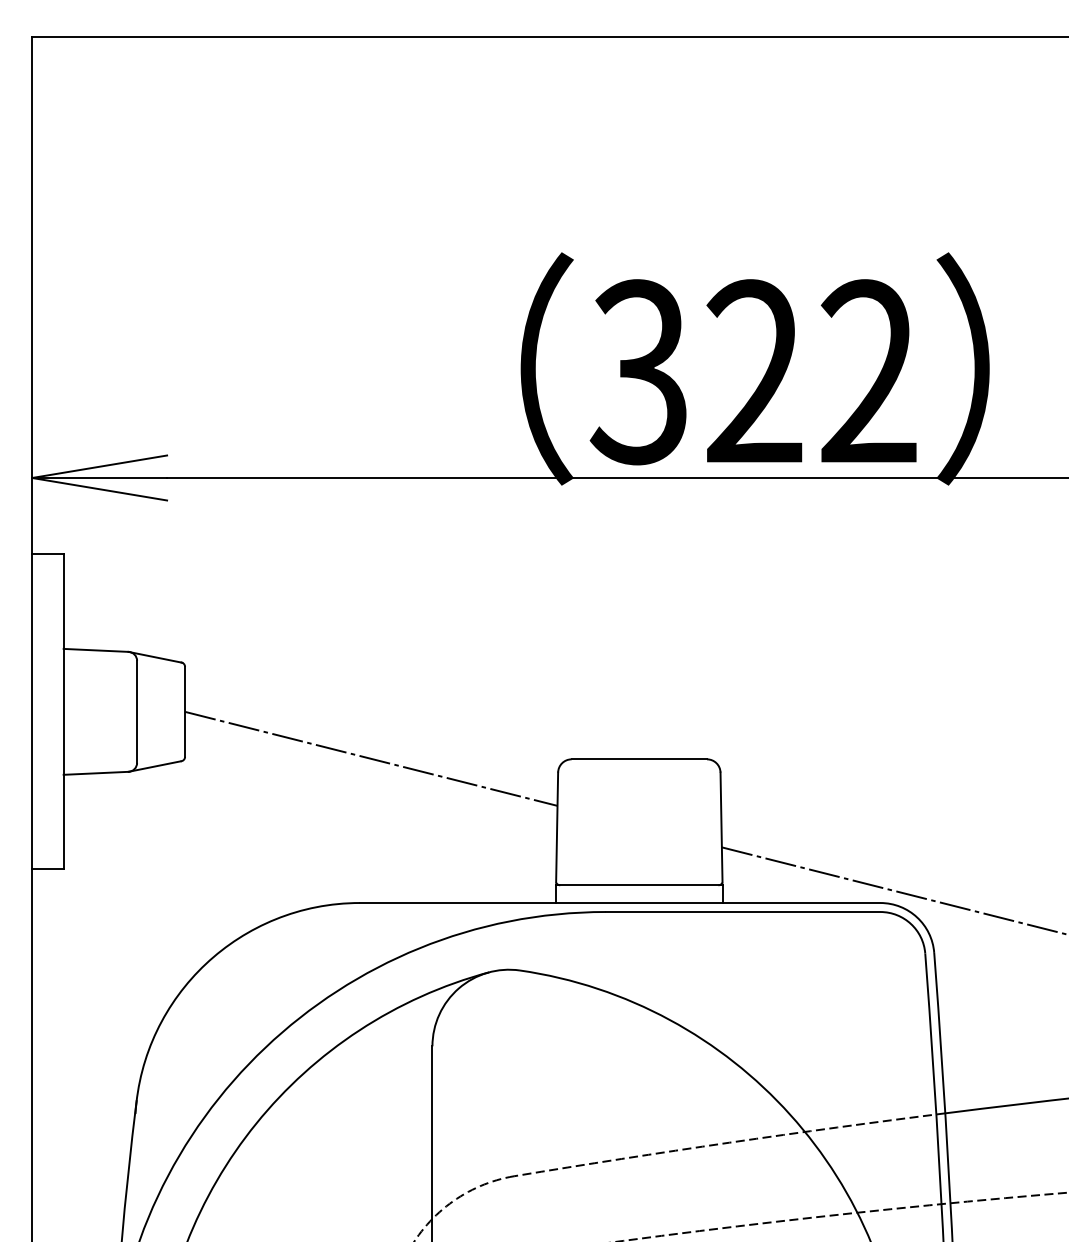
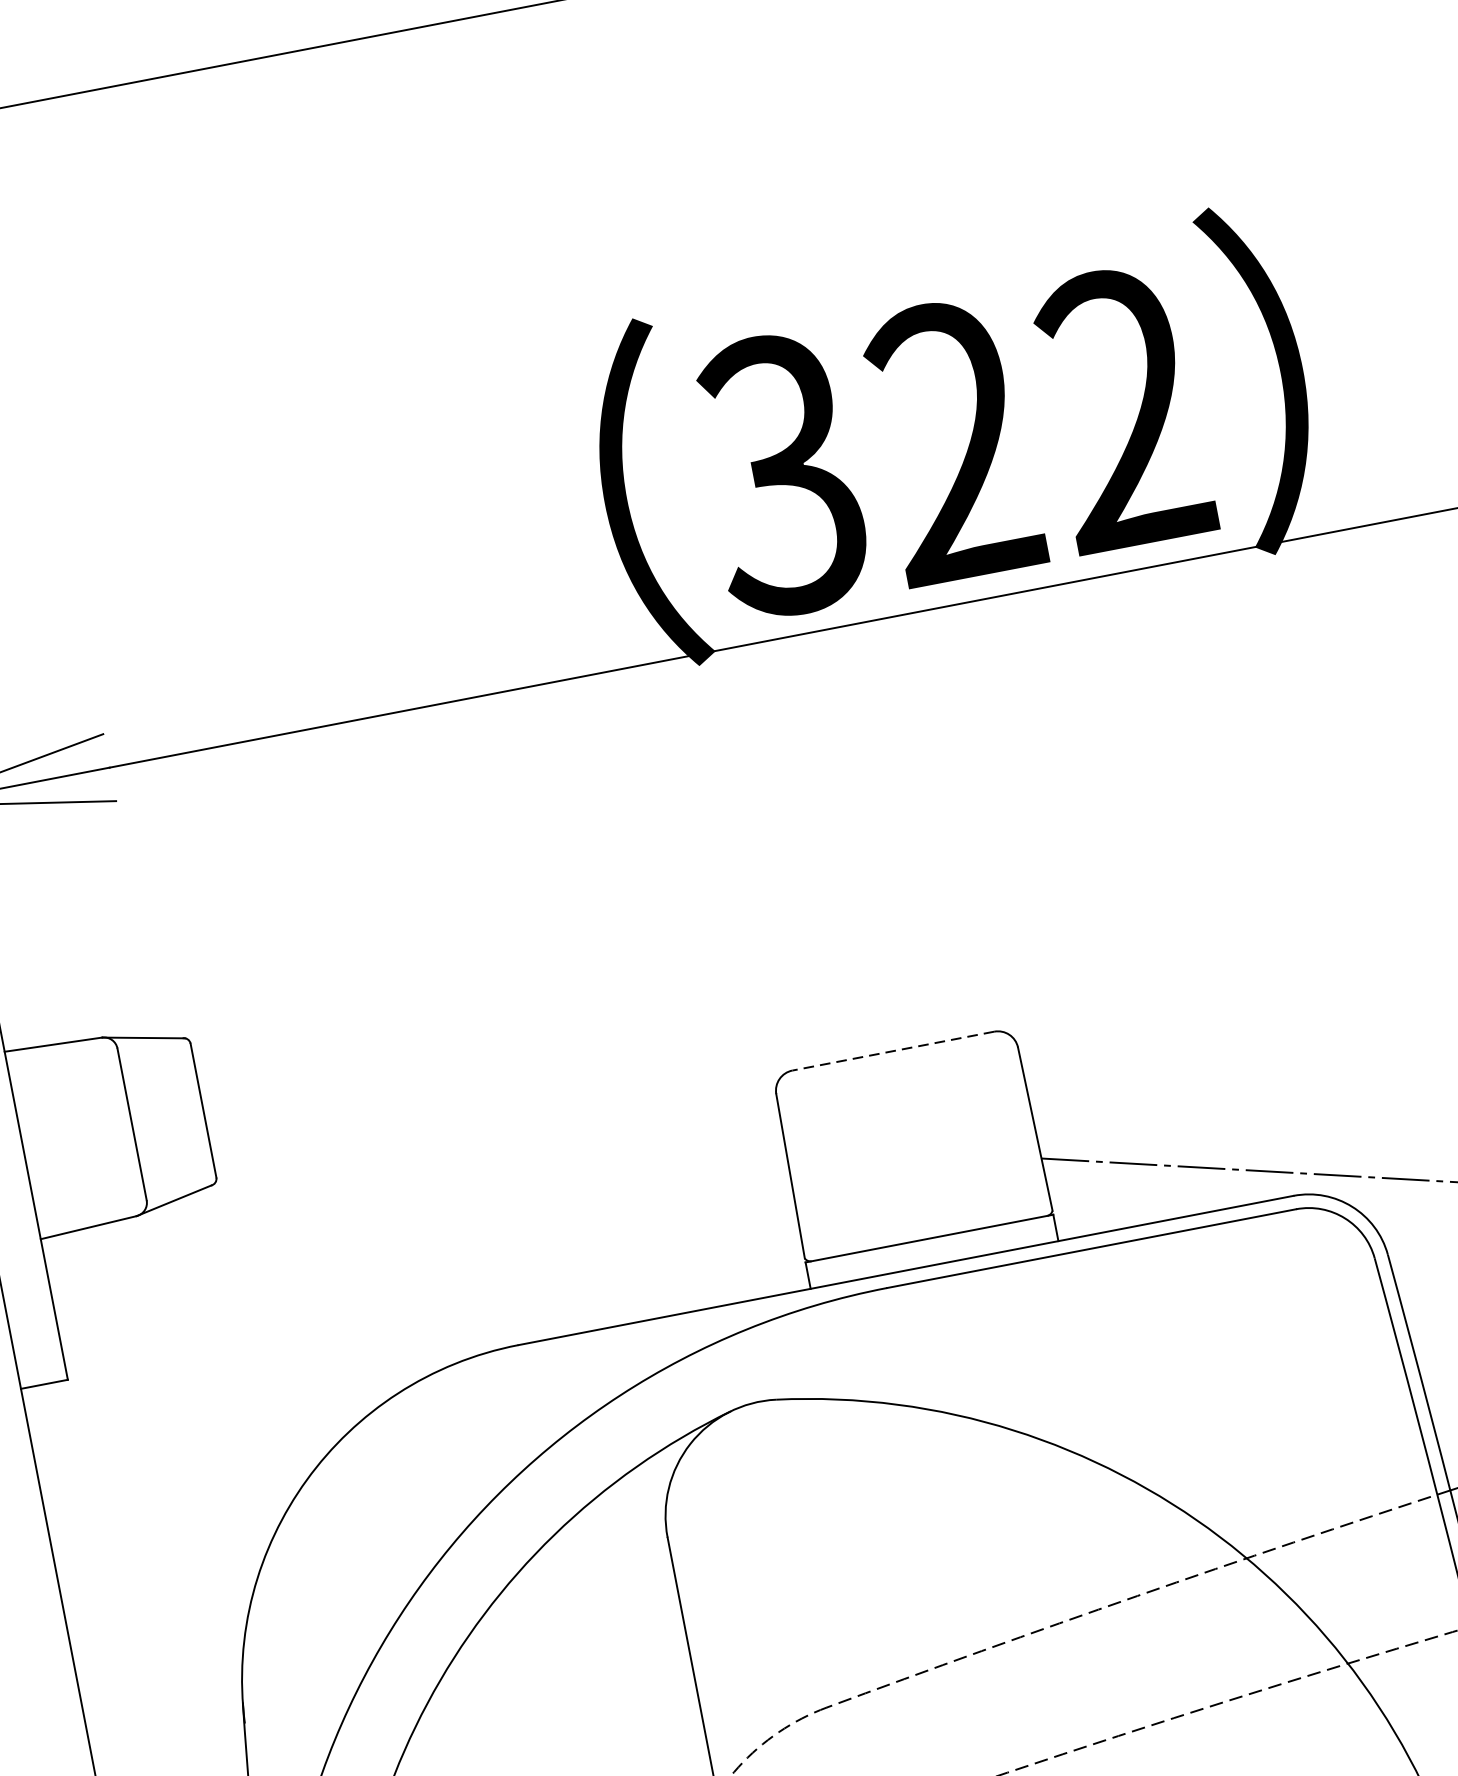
line: (371, 758) -> (494, 1126), removed
line: (639, 759) -> (893, 1051), solid -> dashed

